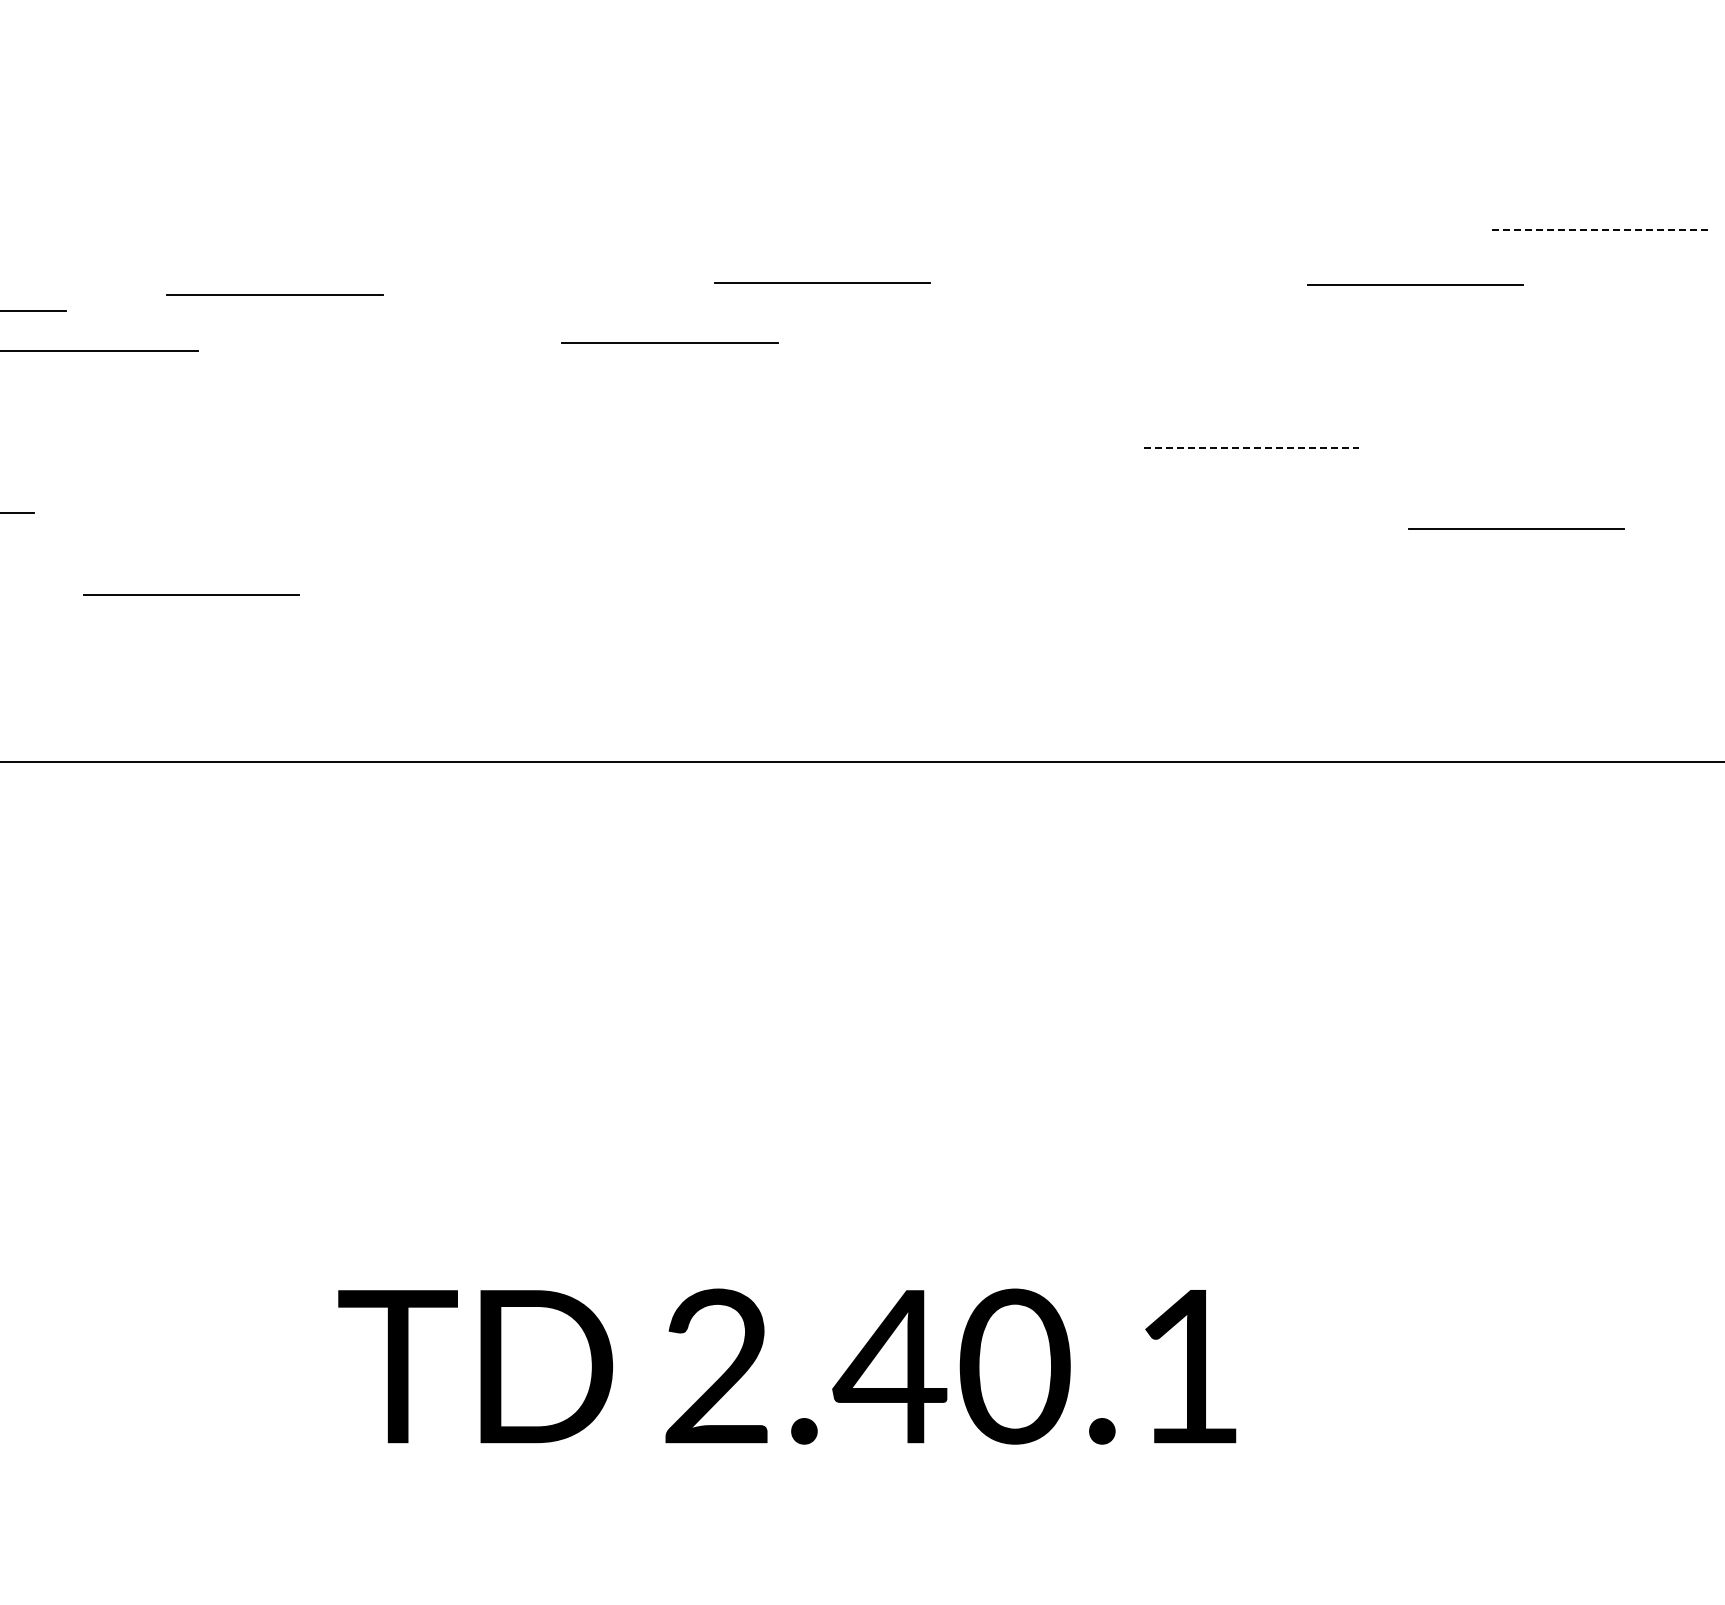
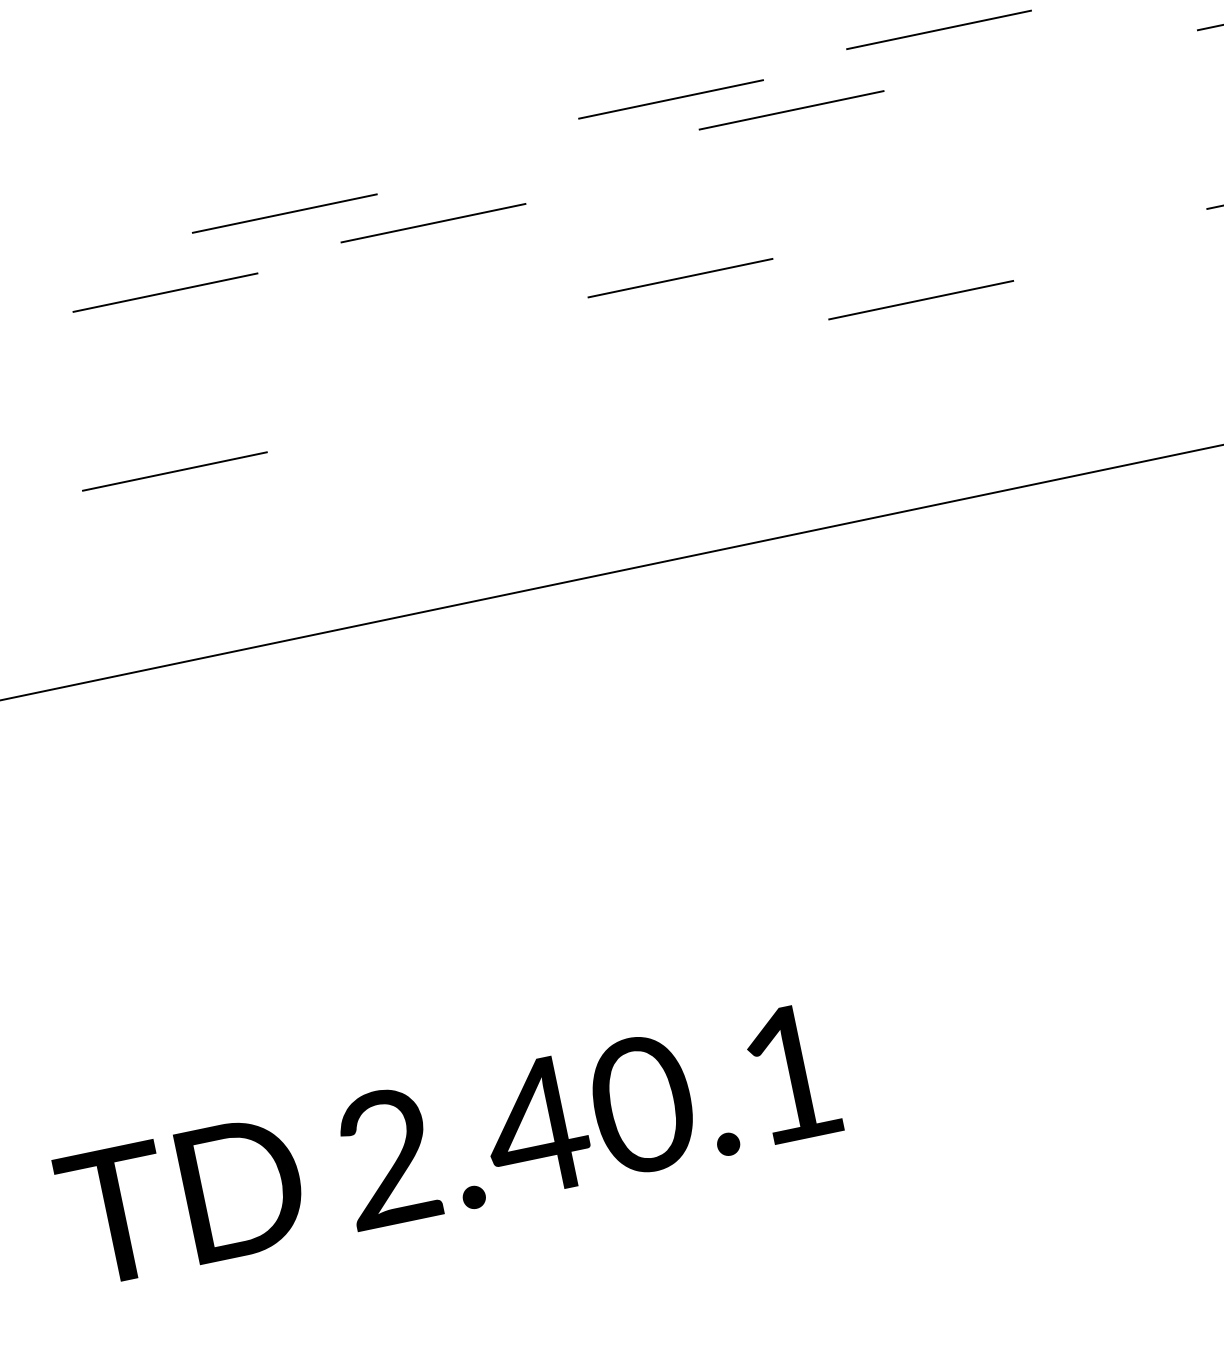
line: (1599, 229) -> (938, 29), dashed -> solid
line: (1282, 244) -> (670, 99), added
line: (986, 328) -> (433, 223), added
line: (1251, 447) -> (680, 277), dashed -> solid
line: (638, 545) -> (174, 470), added

